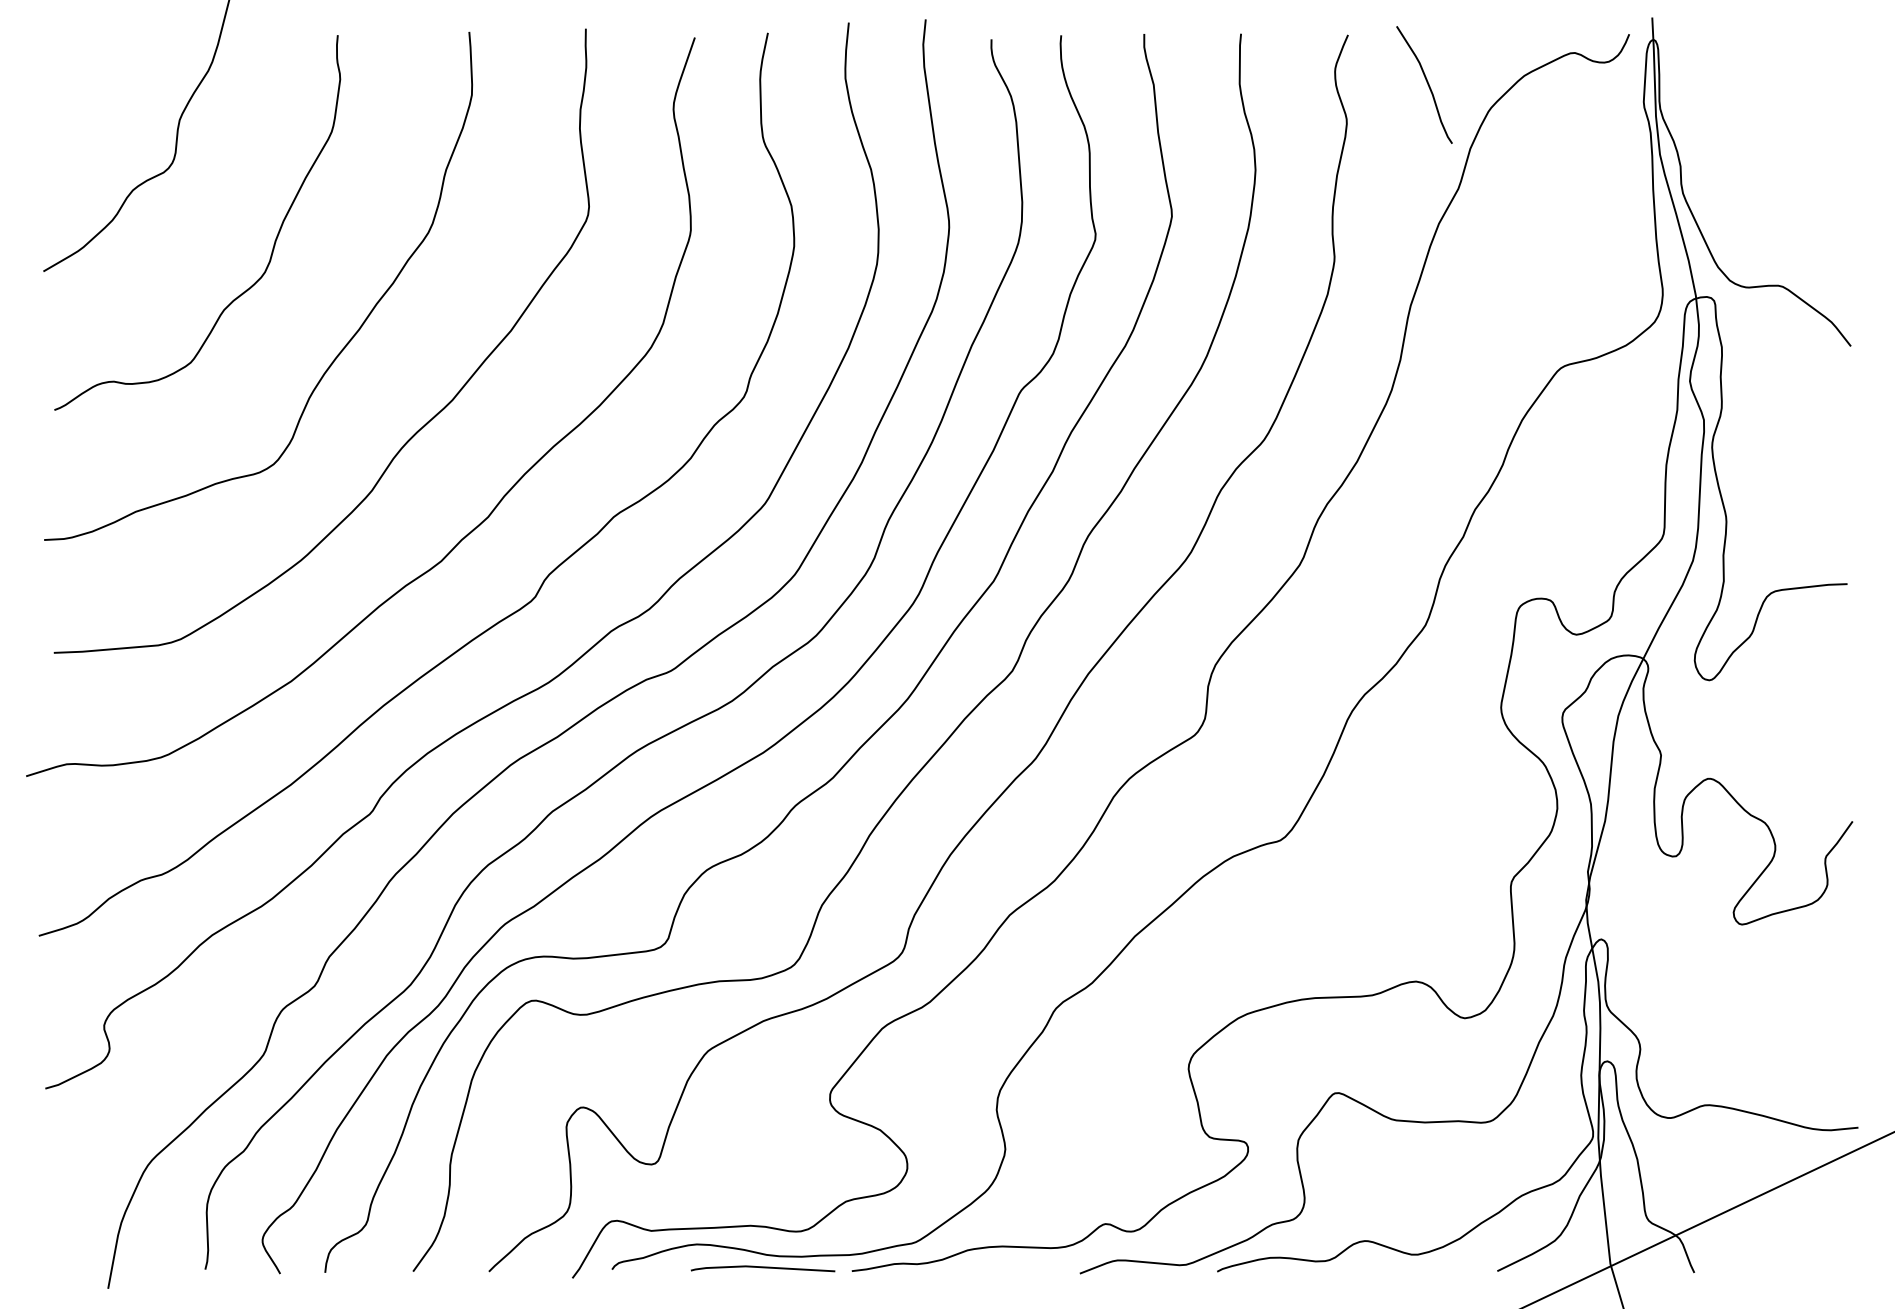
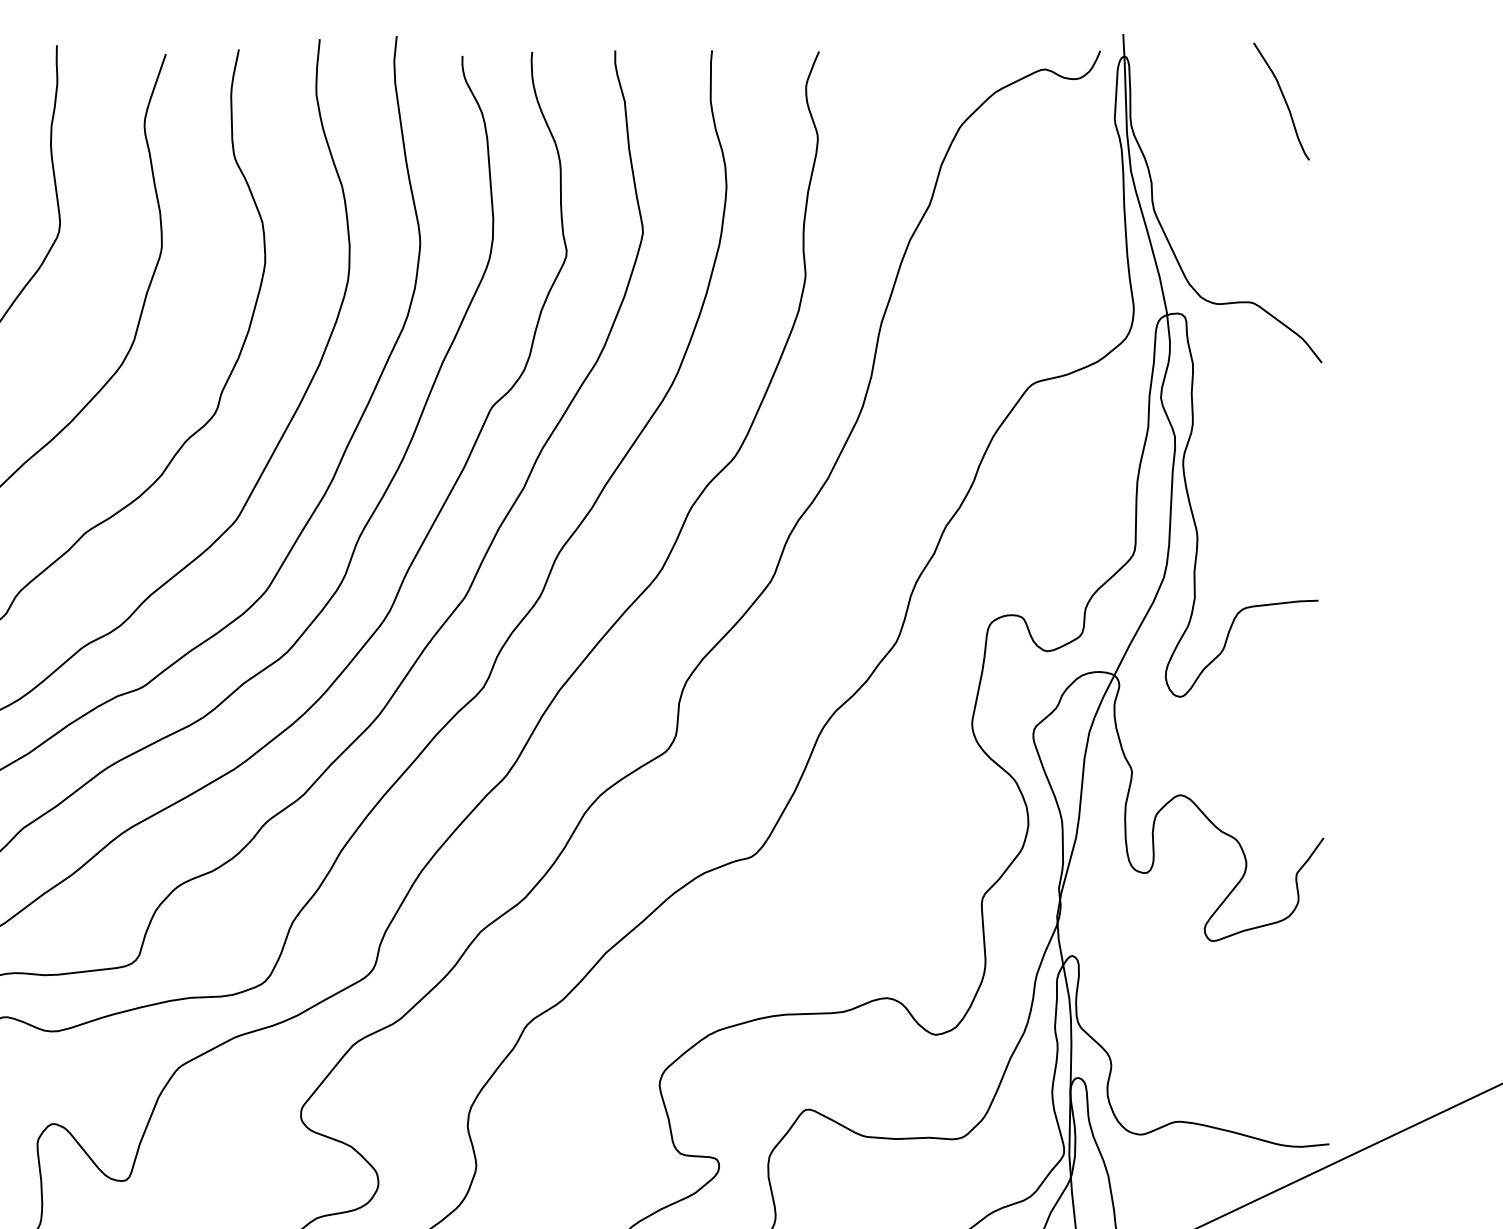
curve: (1426, 82) -> (1283, 99), moved

